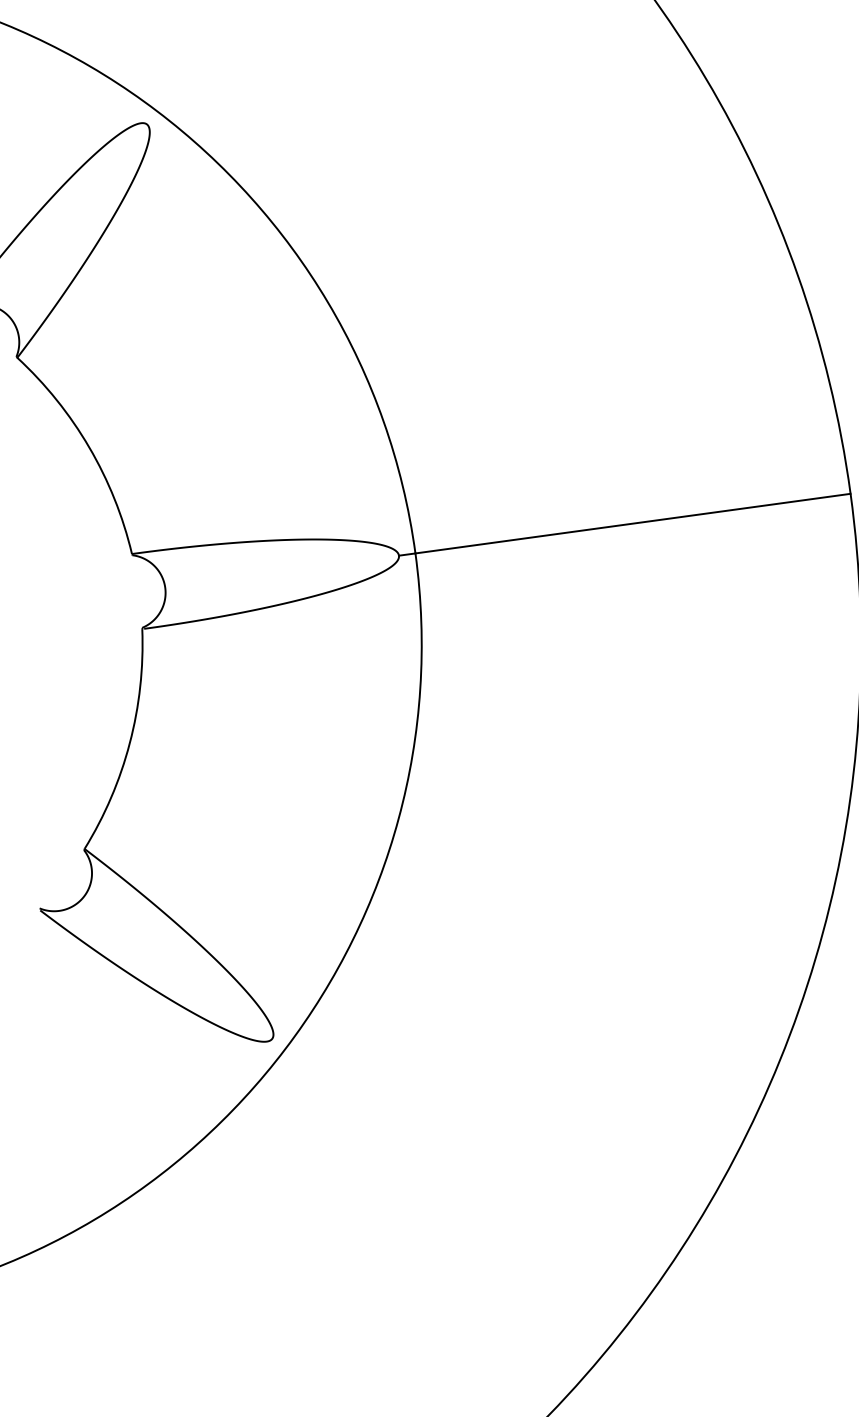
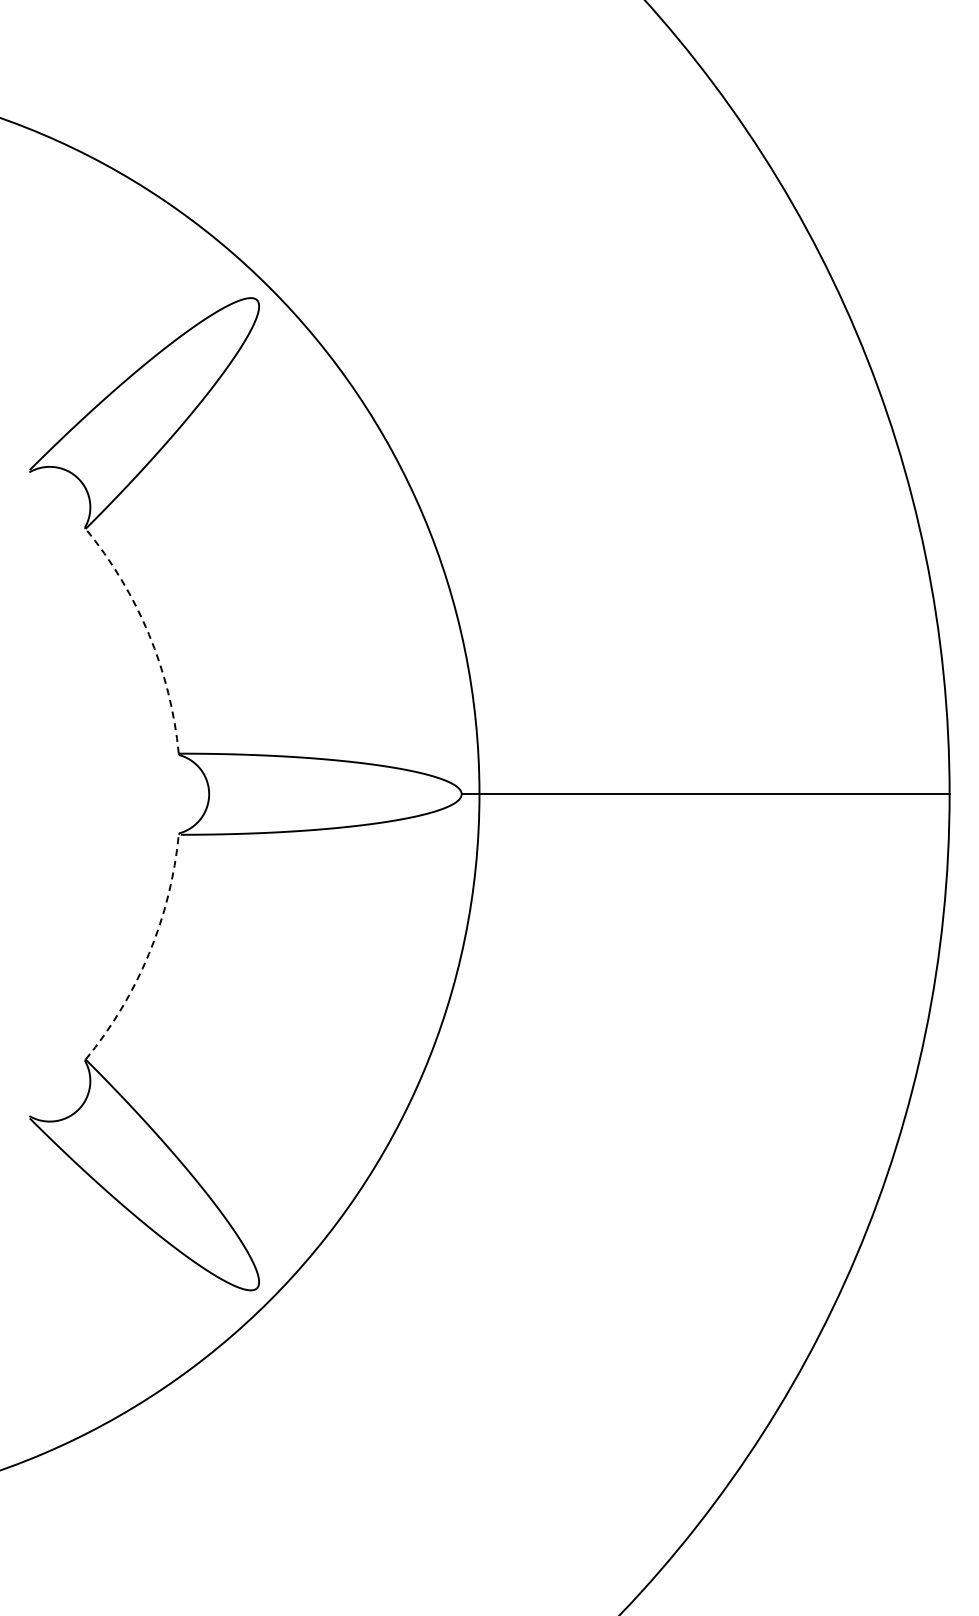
arc: (88, 447) -> (148, 634), solid -> dashed
arc: (129, 743) -> (148, 954), solid -> dashed

